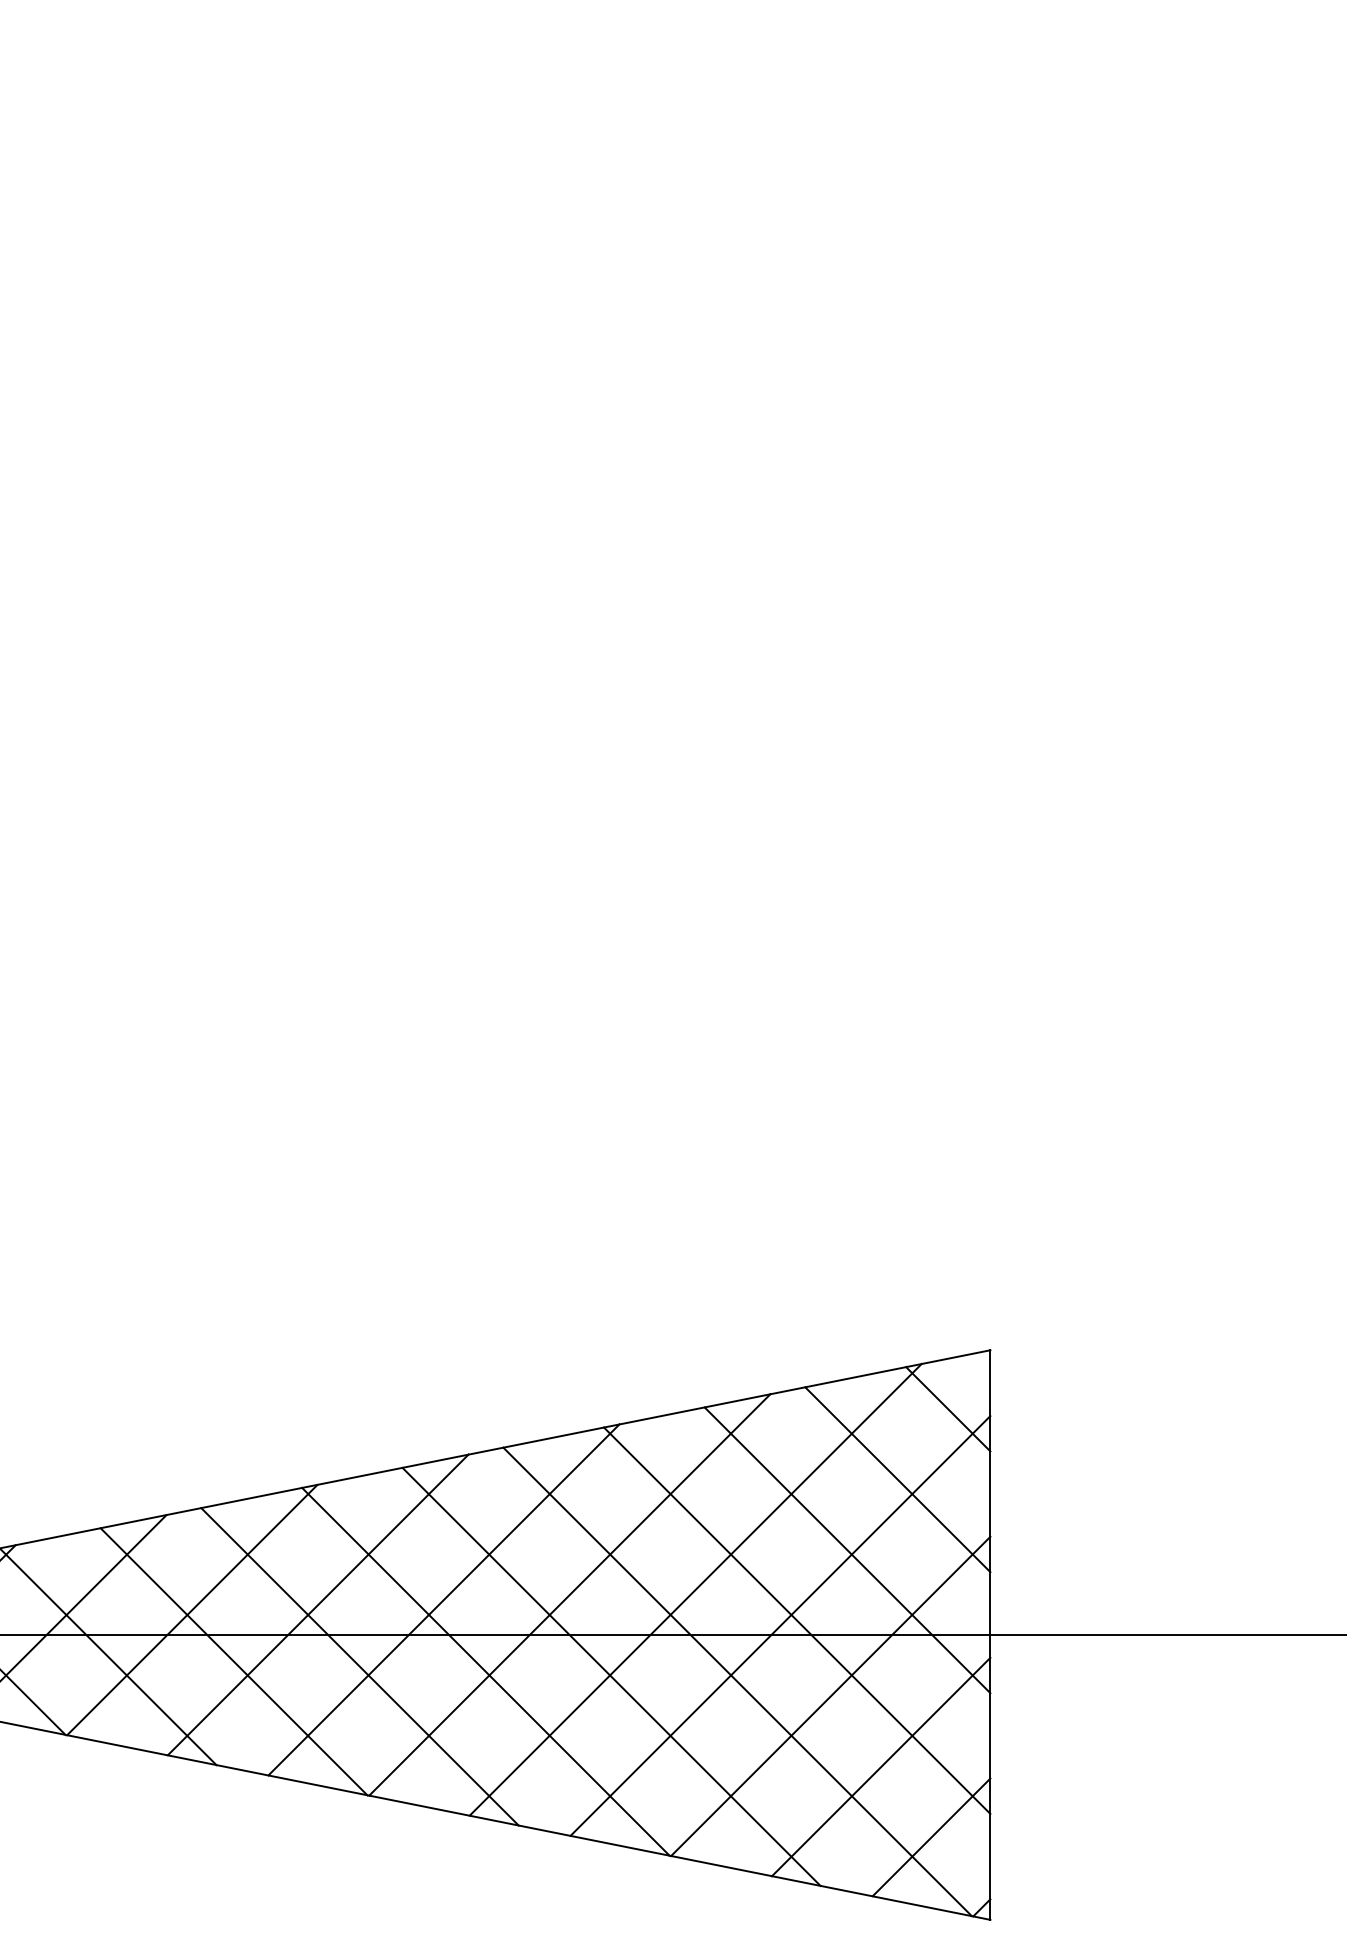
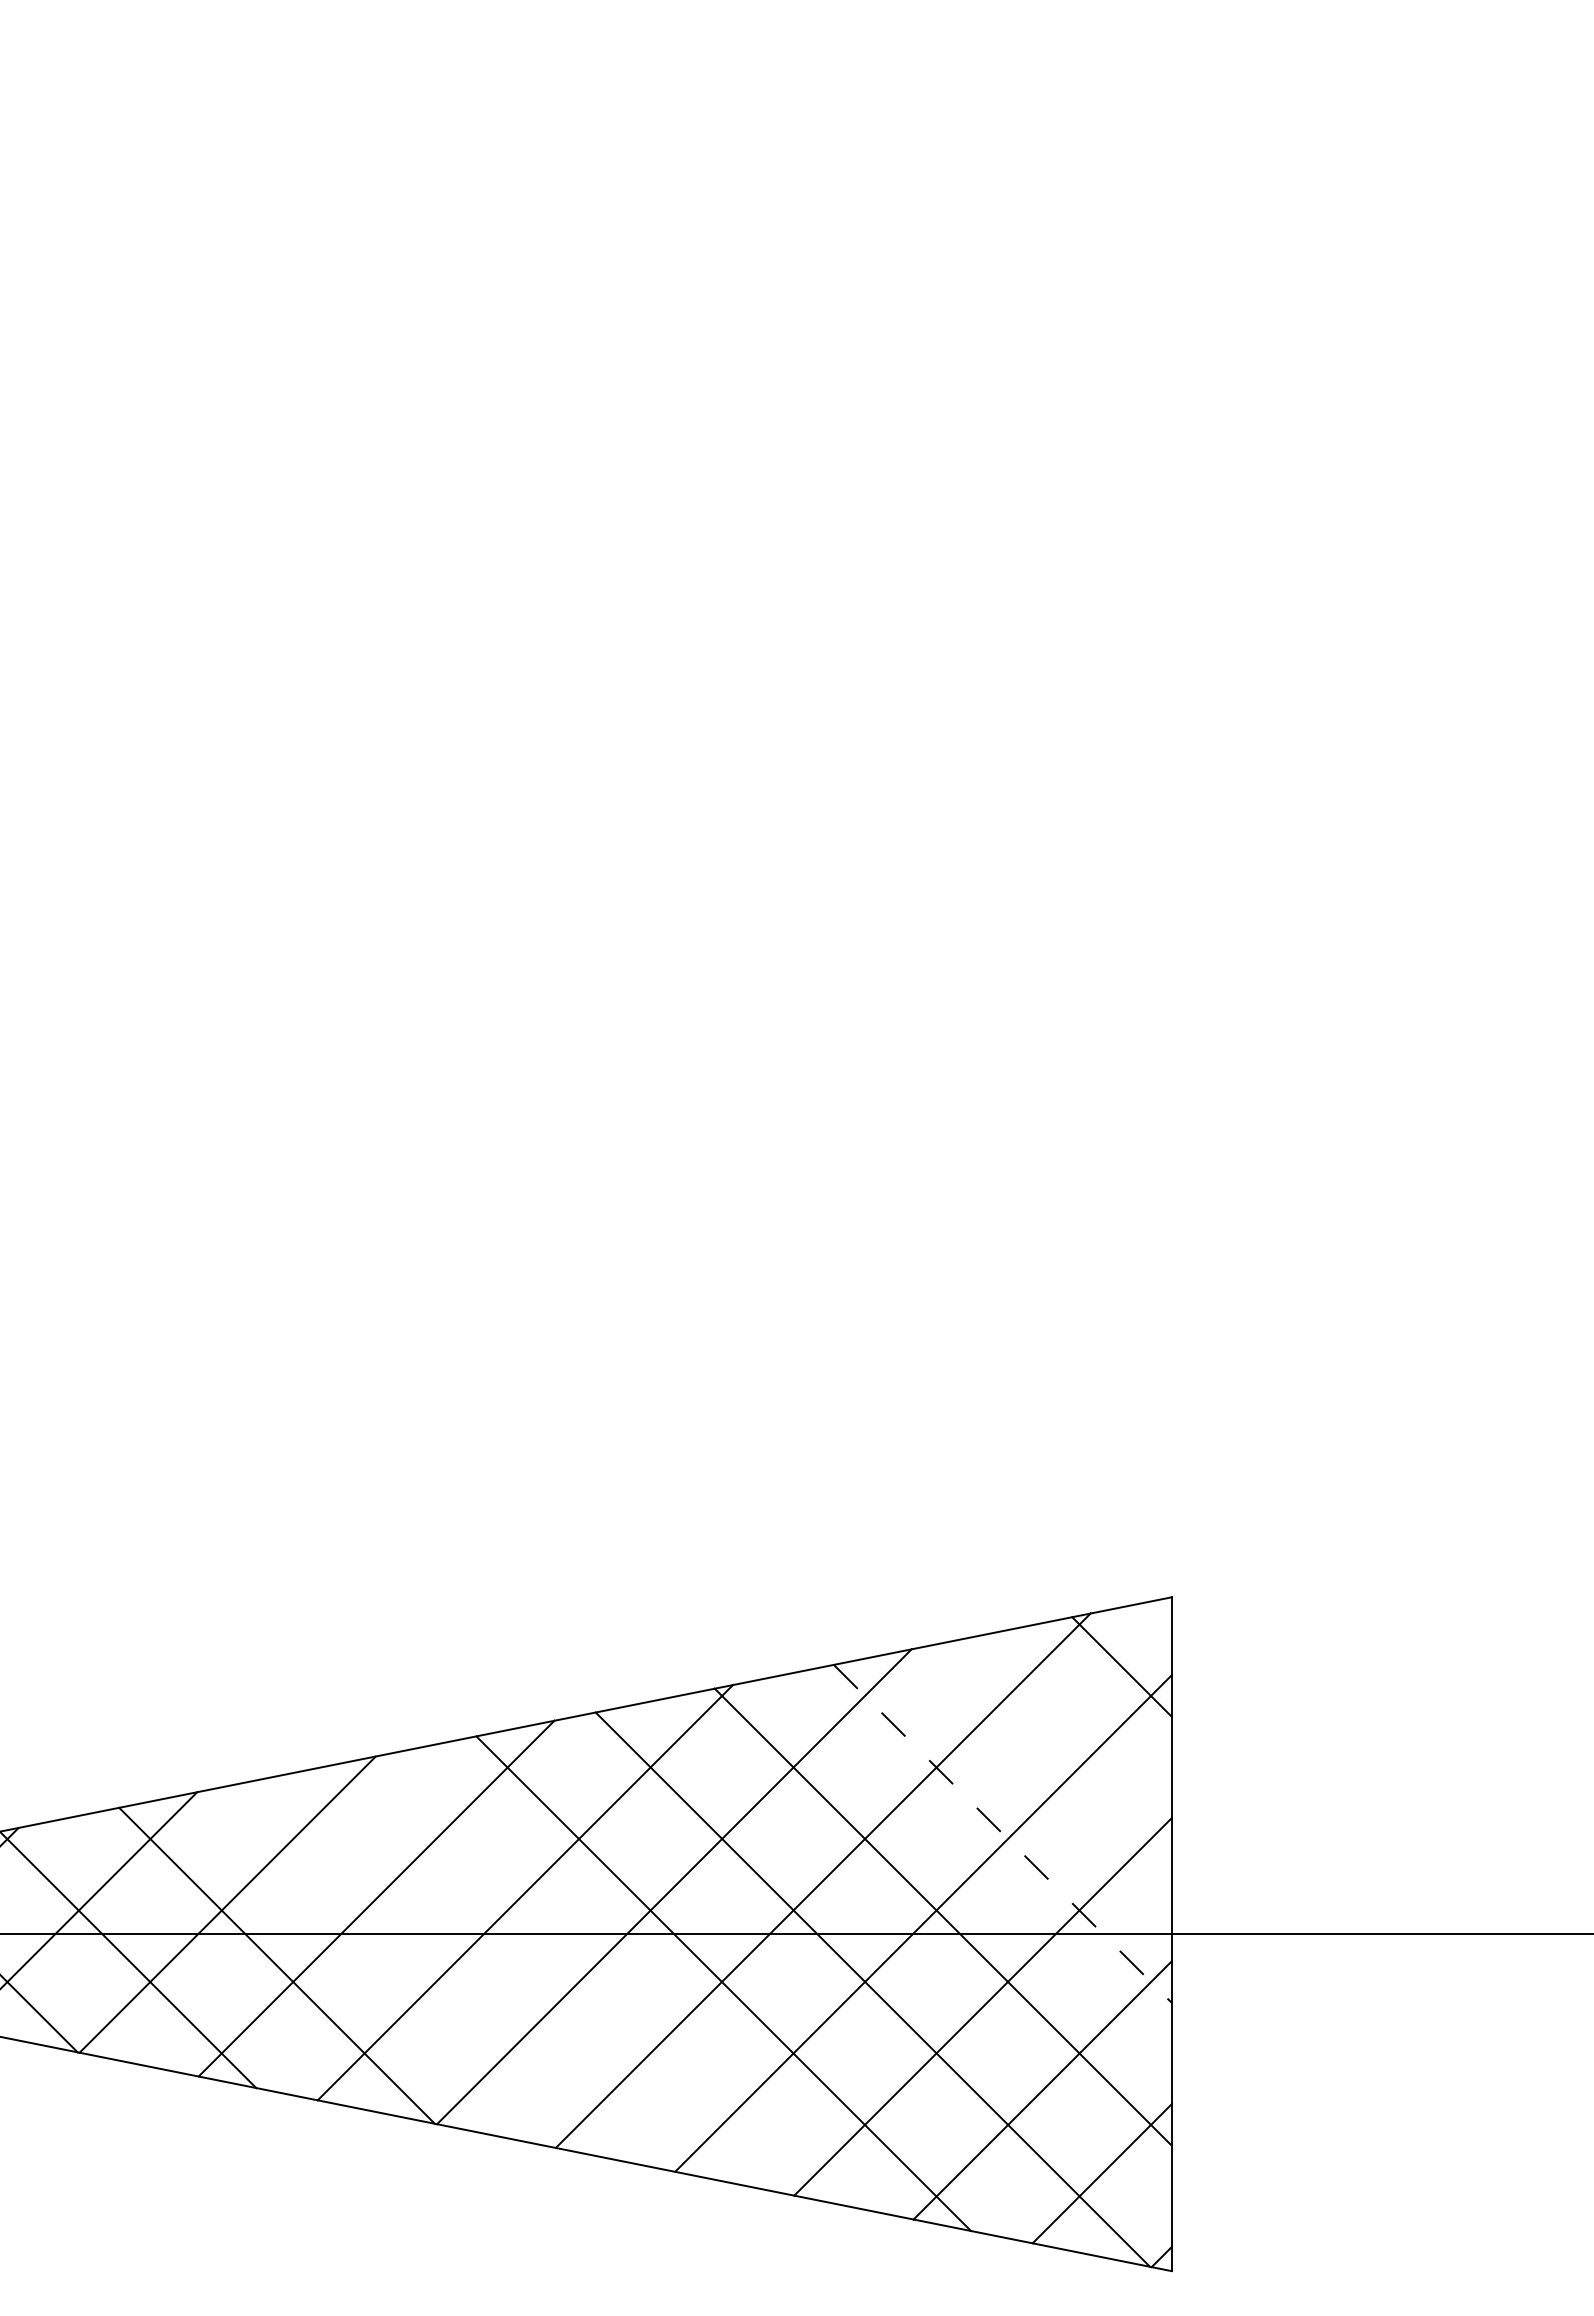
line: (897, 1479) -> (1061, 1750), removed
line: (847, 1549) -> (1002, 1833), solid -> dashed
line: (359, 1666) -> (425, 1971), removed
line: (485, 1671) -> (574, 1977), removed

